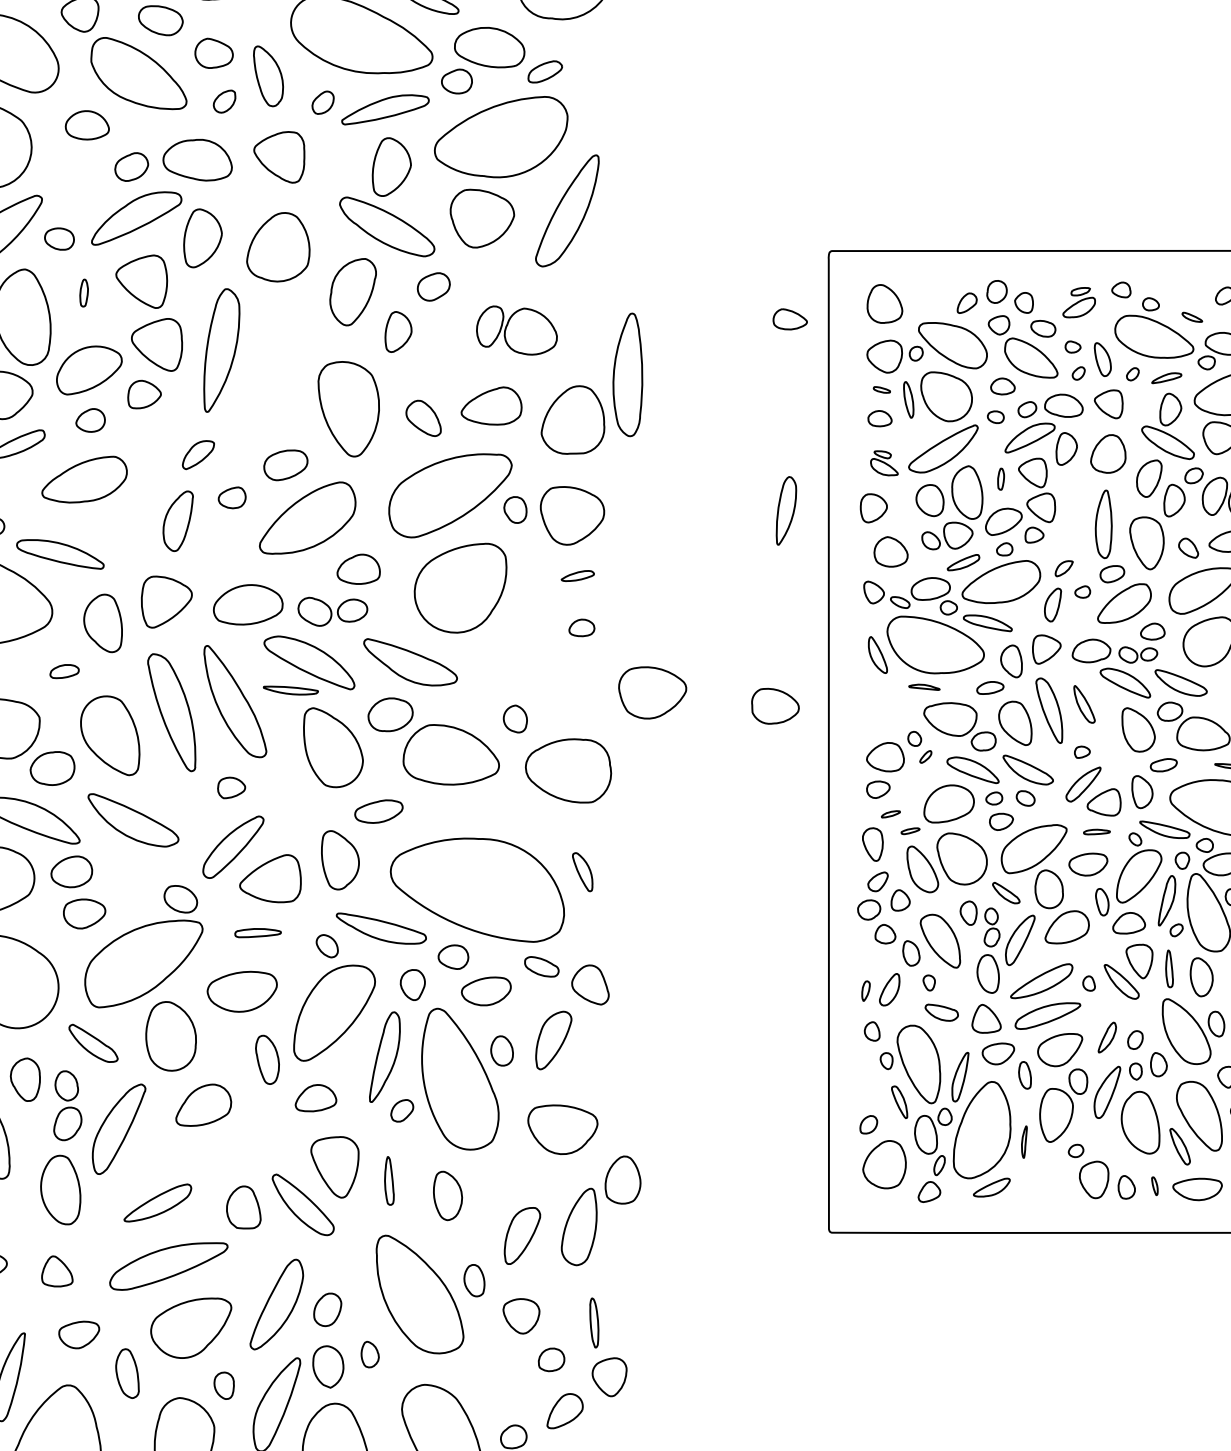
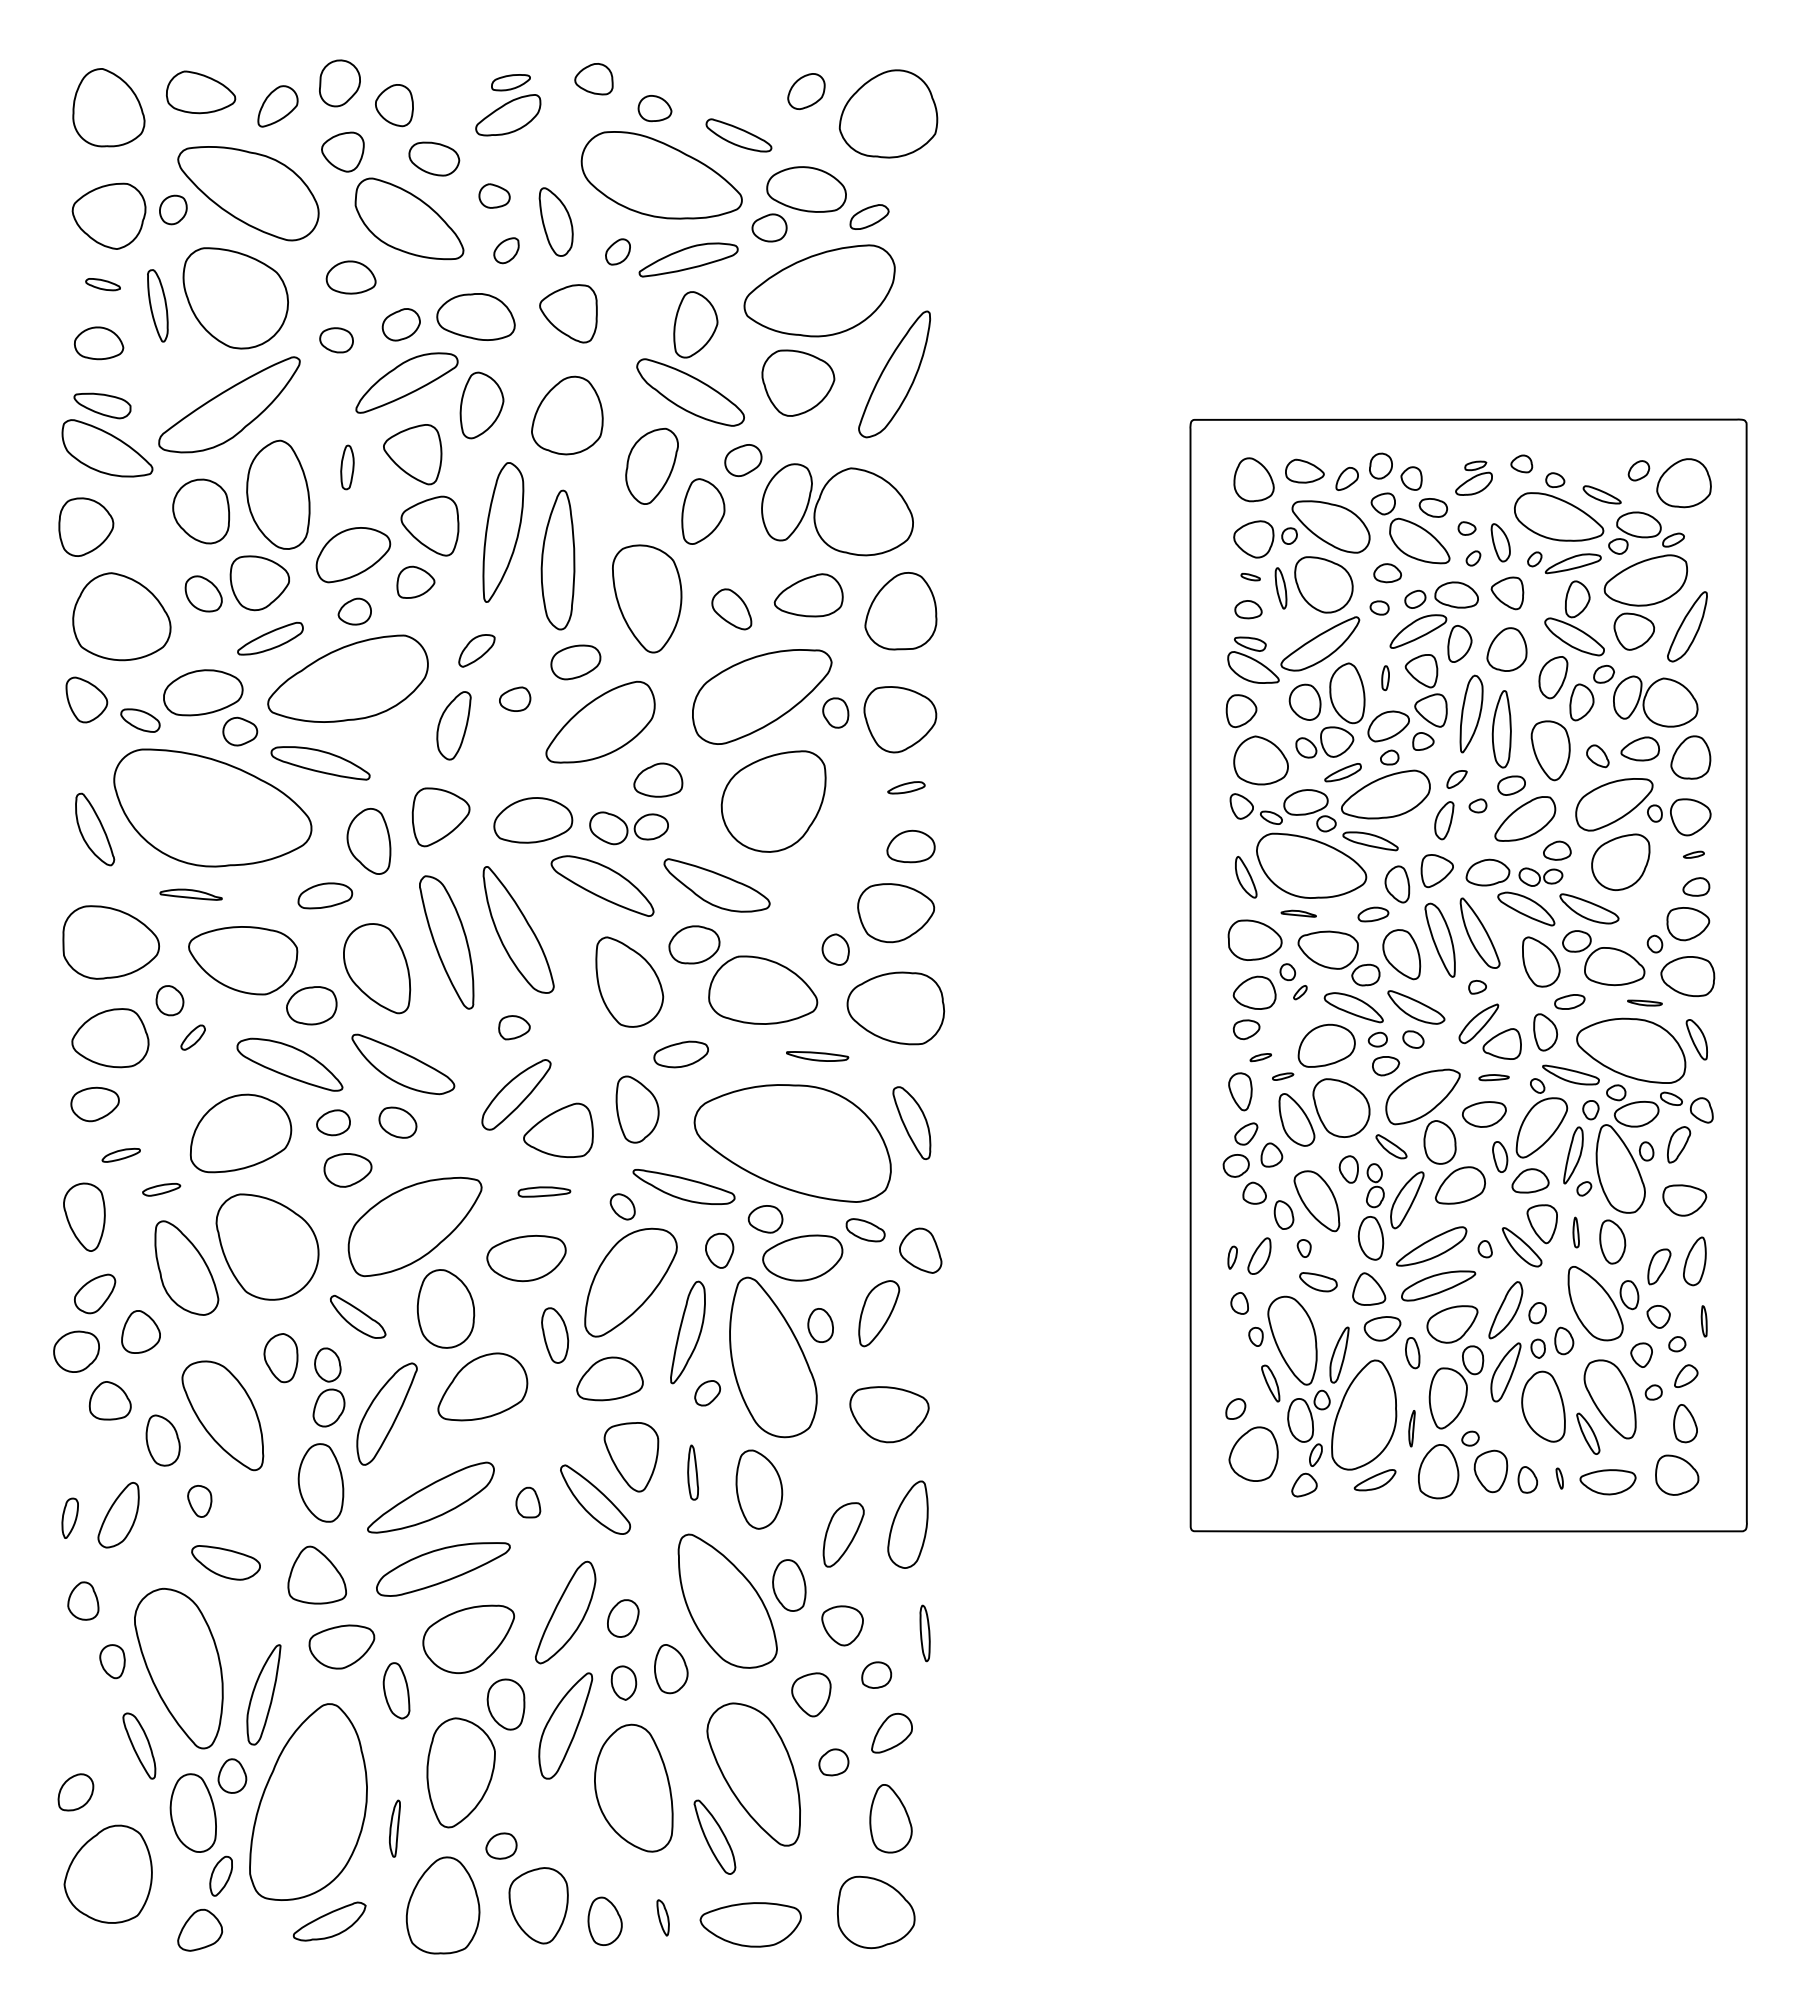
part: (213, 52) -> (494, 195), size x0.71
part: (59, 239) -> (336, 340), moved
part: (84, 293) -> (347, 467), size x1.43
part: (1191, 316) -> (1601, 494), size x1.67
part: (789, 318) -> (1304, 470), moved
part: (516, 330) -> (837, 509), size x1.67
part: (398, 331) -> (703, 511), size x1.43
part: (627, 374) -> (557, 559), moved
part: (1166, 377) -> (1572, 563), size x1.67
part: (884, 462) -> (1253, 659), size x1.67
part: (84, 479) -> (347, 678), size x1.67
part: (786, 510) -> (1471, 713), moved
part: (890, 551) -> (1260, 760), size x1.43
part: (581, 627) -> (910, 846), size x1.67
part: (64, 671) -> (325, 895), size x1.67
part: (290, 690) -> (817, 1056), moved
part: (652, 693) -> (896, 913), moved
part: (1084, 703) -> (1479, 932), size x1.67
part: (774, 705) -> (1254, 939), moved
part: (71, 871) -> (333, 1122), size x0.71
part: (582, 871) -> (911, 1122), size x1.67
part: (180, 899) -> (397, 1122), moved
part: (1168, 968) -> (1575, 1232), size x0.71
part: (486, 990) -> (802, 1257), size x1.43
part: (1107, 1037) -> (1505, 1310), size x1.67
part: (315, 1097) -> (609, 1378), size x1.43
part: (203, 1104) -> (482, 1386), size x1.43
part: (622, 1179) -> (1438, 1471), moved
part: (448, 1195) -> (759, 1489), size x1.43
part: (157, 1202) -> (430, 1497), size x1.67
part: (244, 1207) -> (528, 1502), size x0.62
part: (56, 1270) -> (316, 1574), size x1.67
part: (474, 1280) -> (789, 1585), size x1.43
part: (78, 1334) -> (341, 1646), size x1.43
part: (370, 1354) -> (671, 1669), size x1.67
part: (327, 1366) -> (623, 1682), size x0.71
part: (609, 1376) -> (811, 1694), moved
part: (223, 1385) -> (505, 1704), size x1.67

